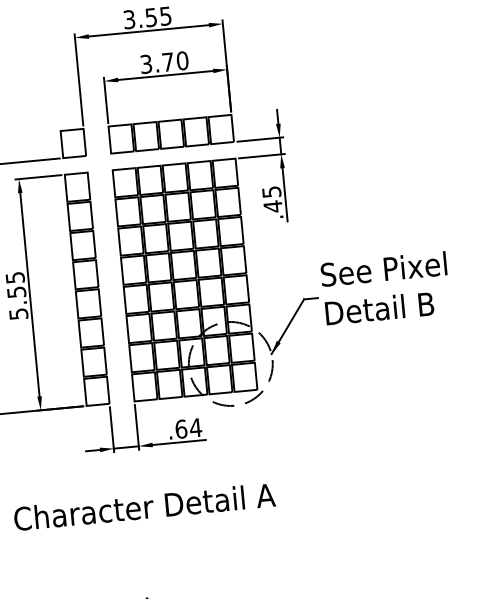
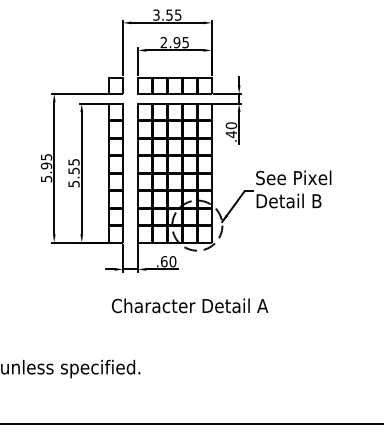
text: (163, 62) -> (174, 42), 3.70 -> 2.95
text: (270, 191) -> (230, 125), .45 -> .40
text: (195, 427) -> (172, 261), .64 -> .60
text: (145, 506) -> (190, 305), moved

